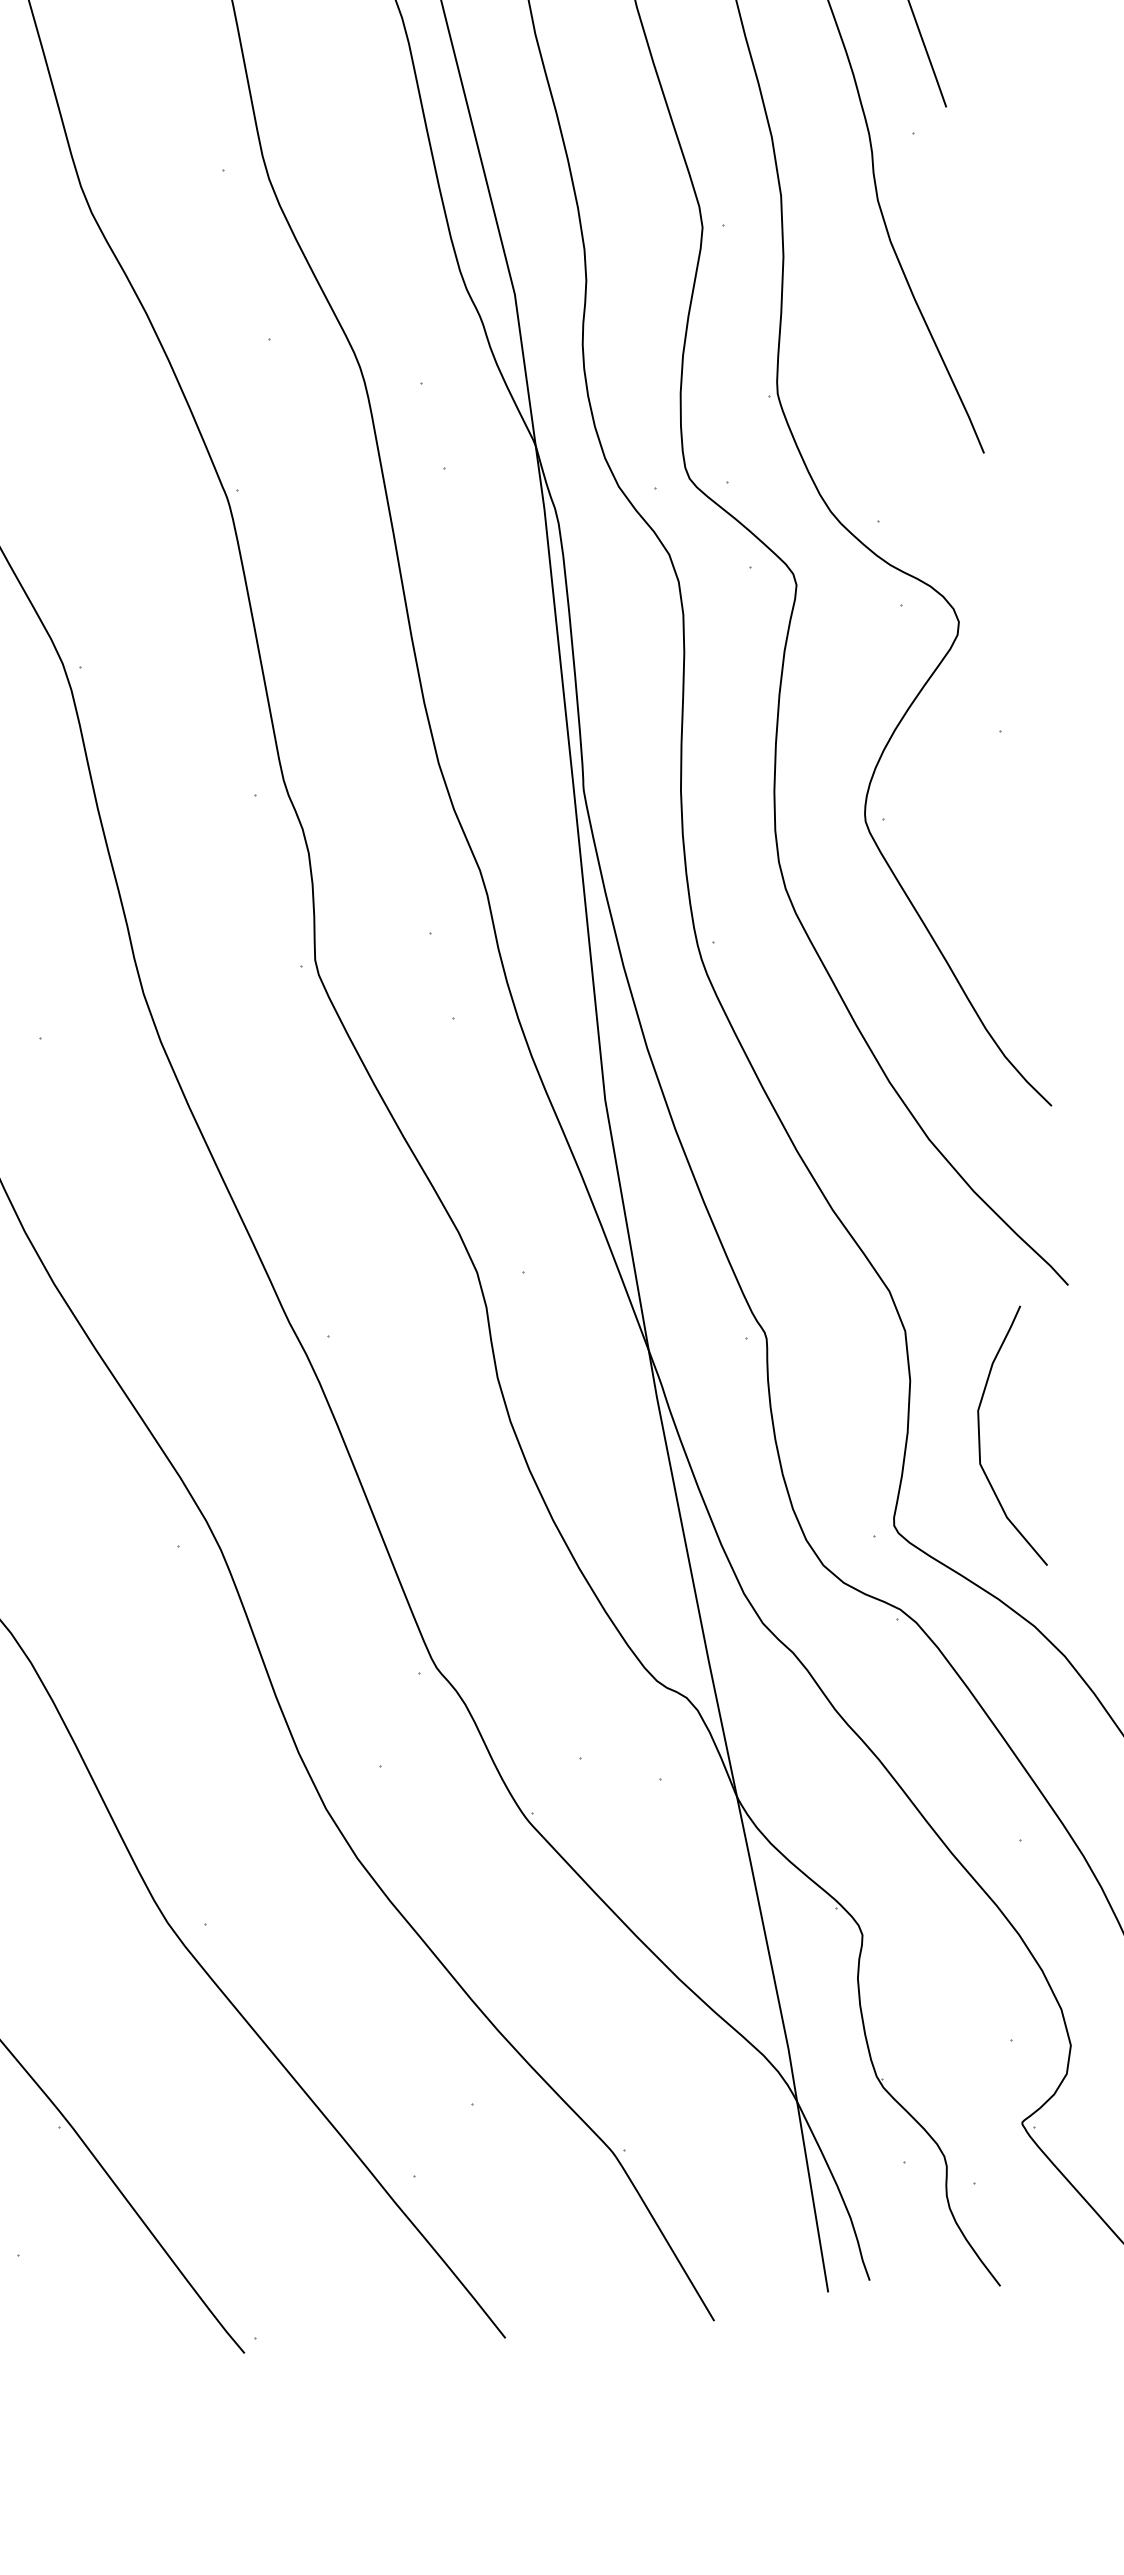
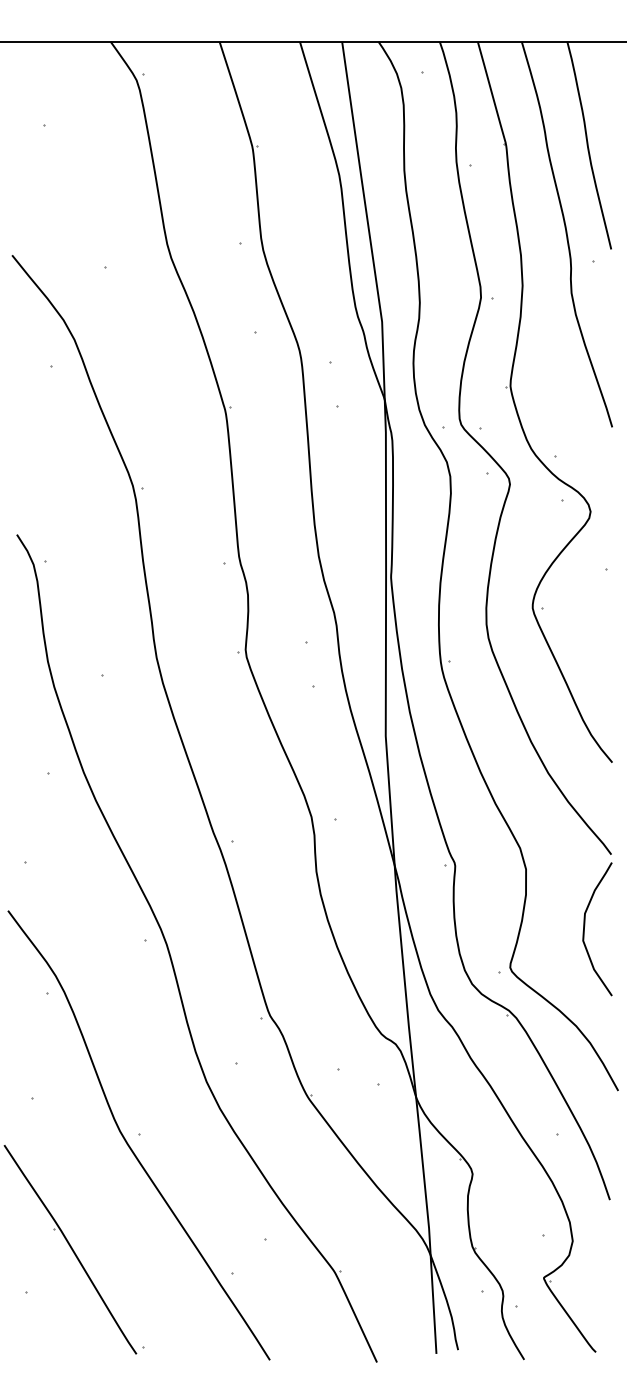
curve: (981, 1433) -> (585, 925), moved

